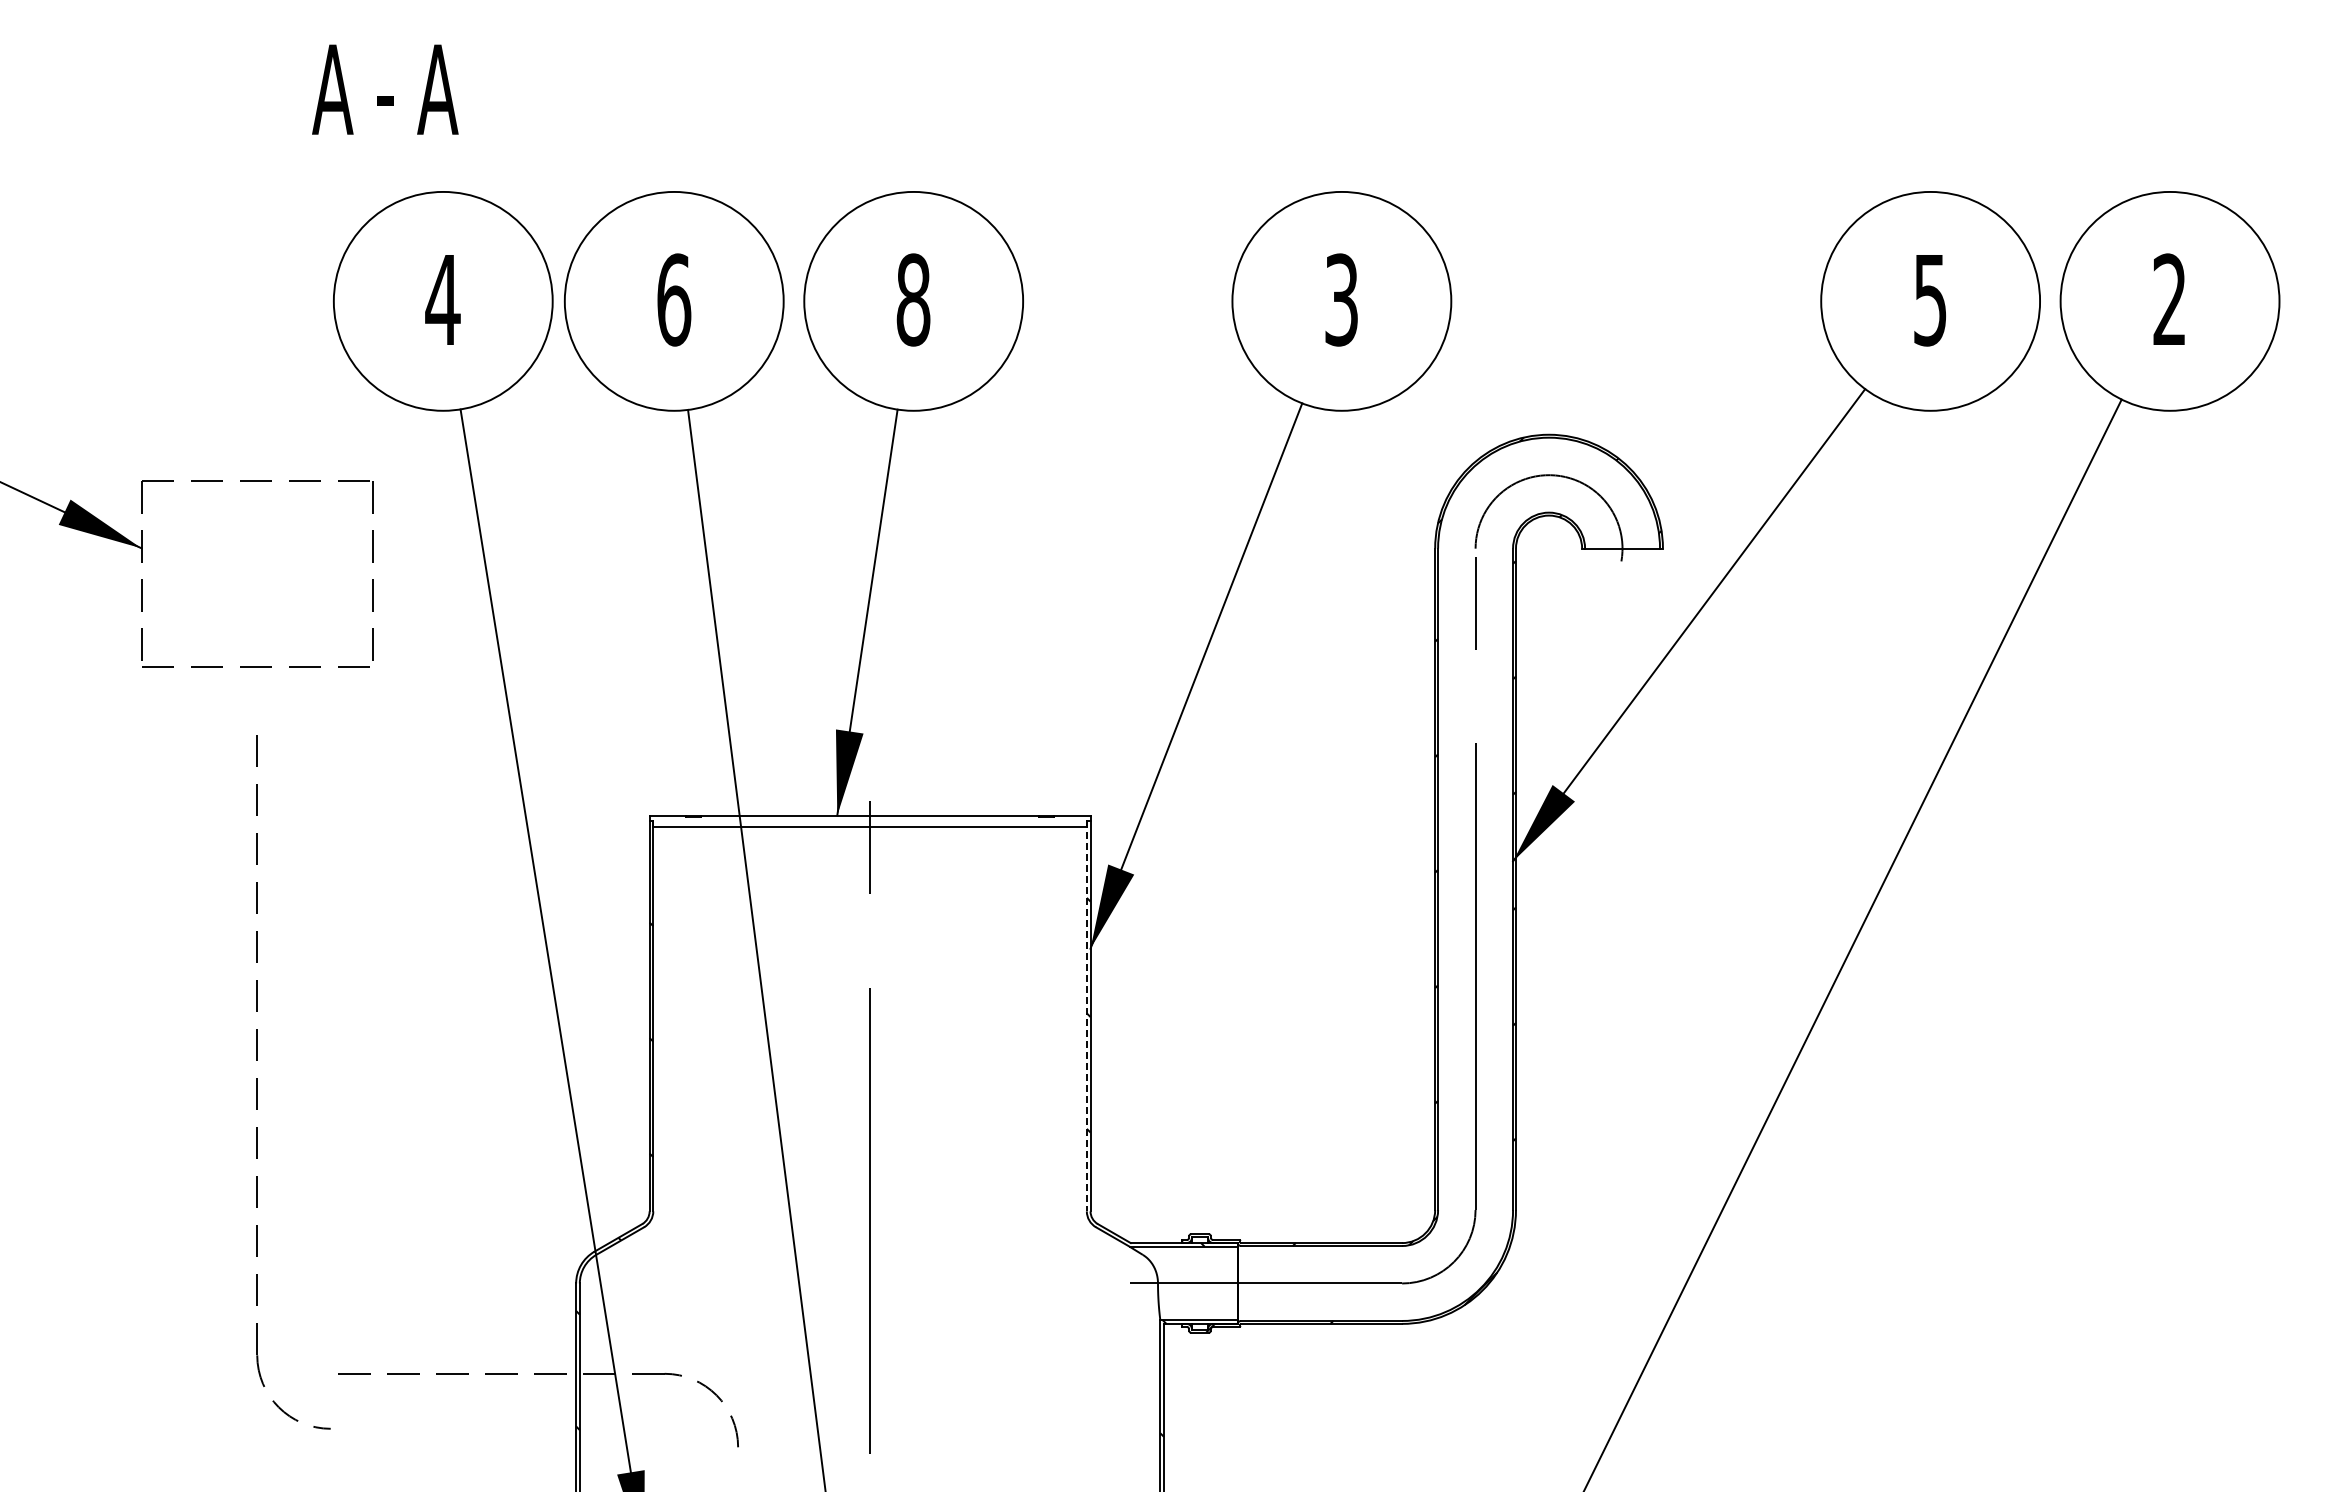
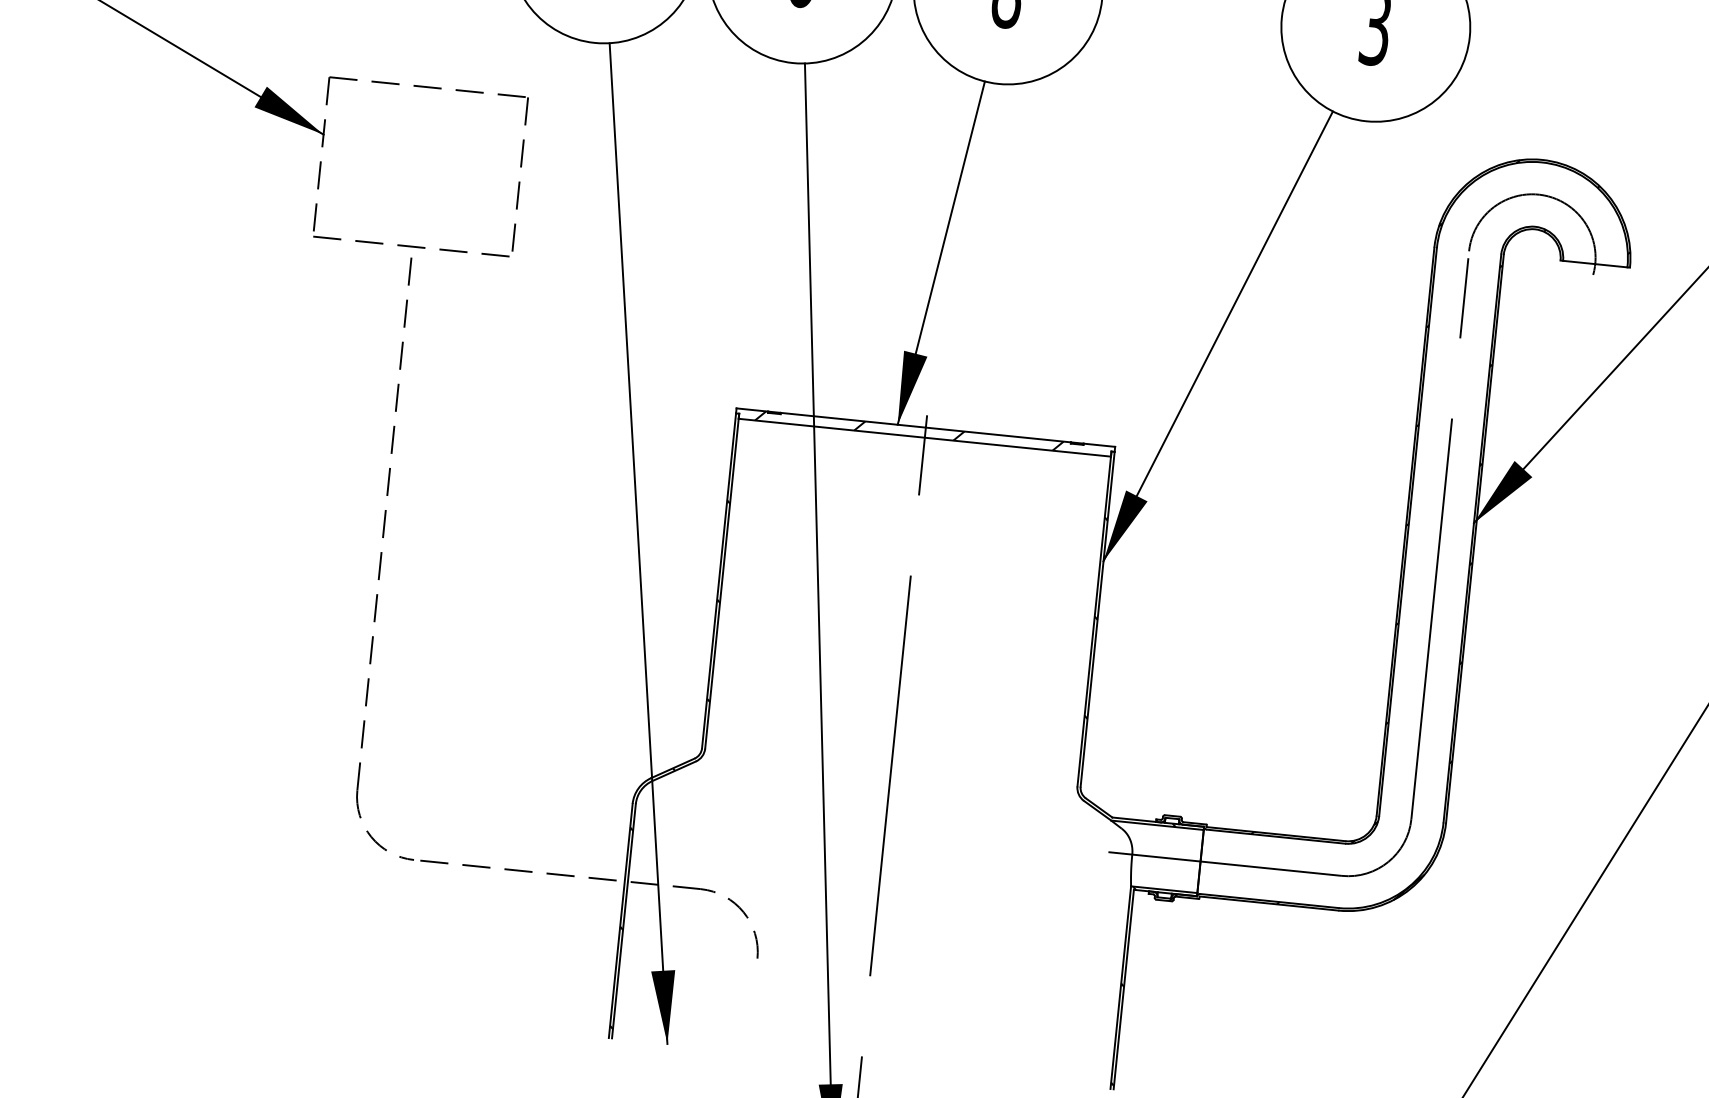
hatch: (851, 821) -> (909, 431), added
line: (1086, 1016) -> (1094, 619), dashed -> solid
part: (257, 1082) -> (381, 556), moved

